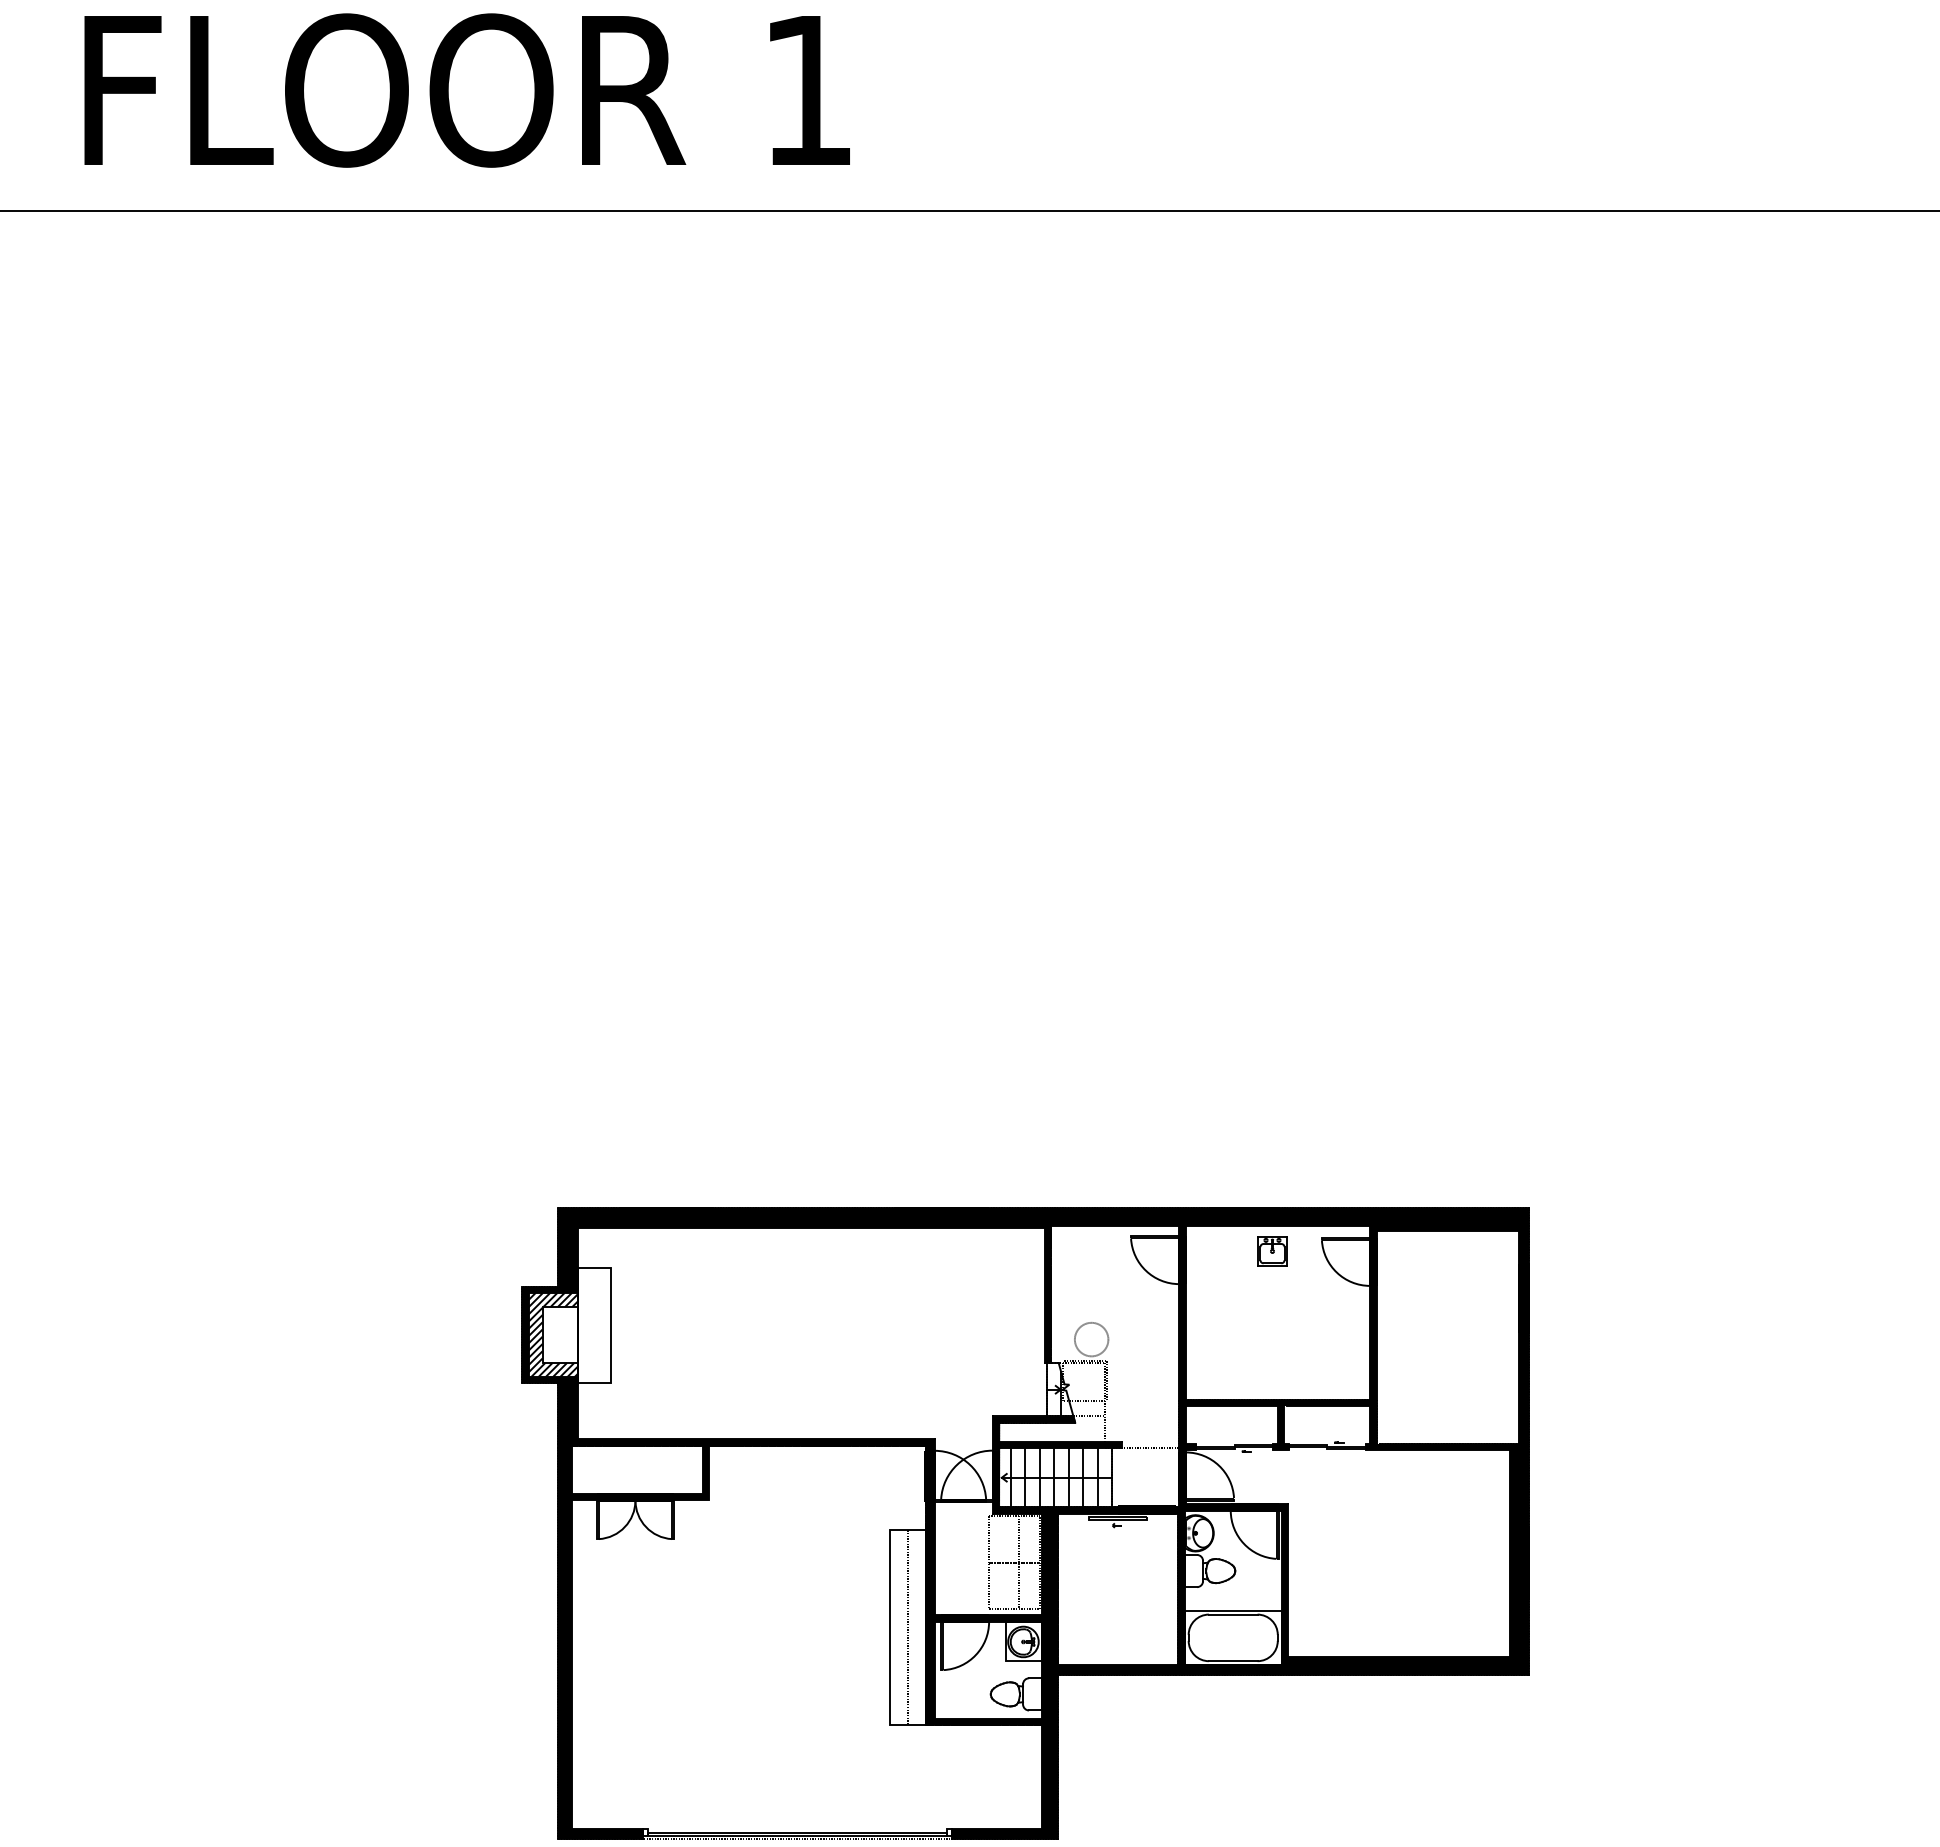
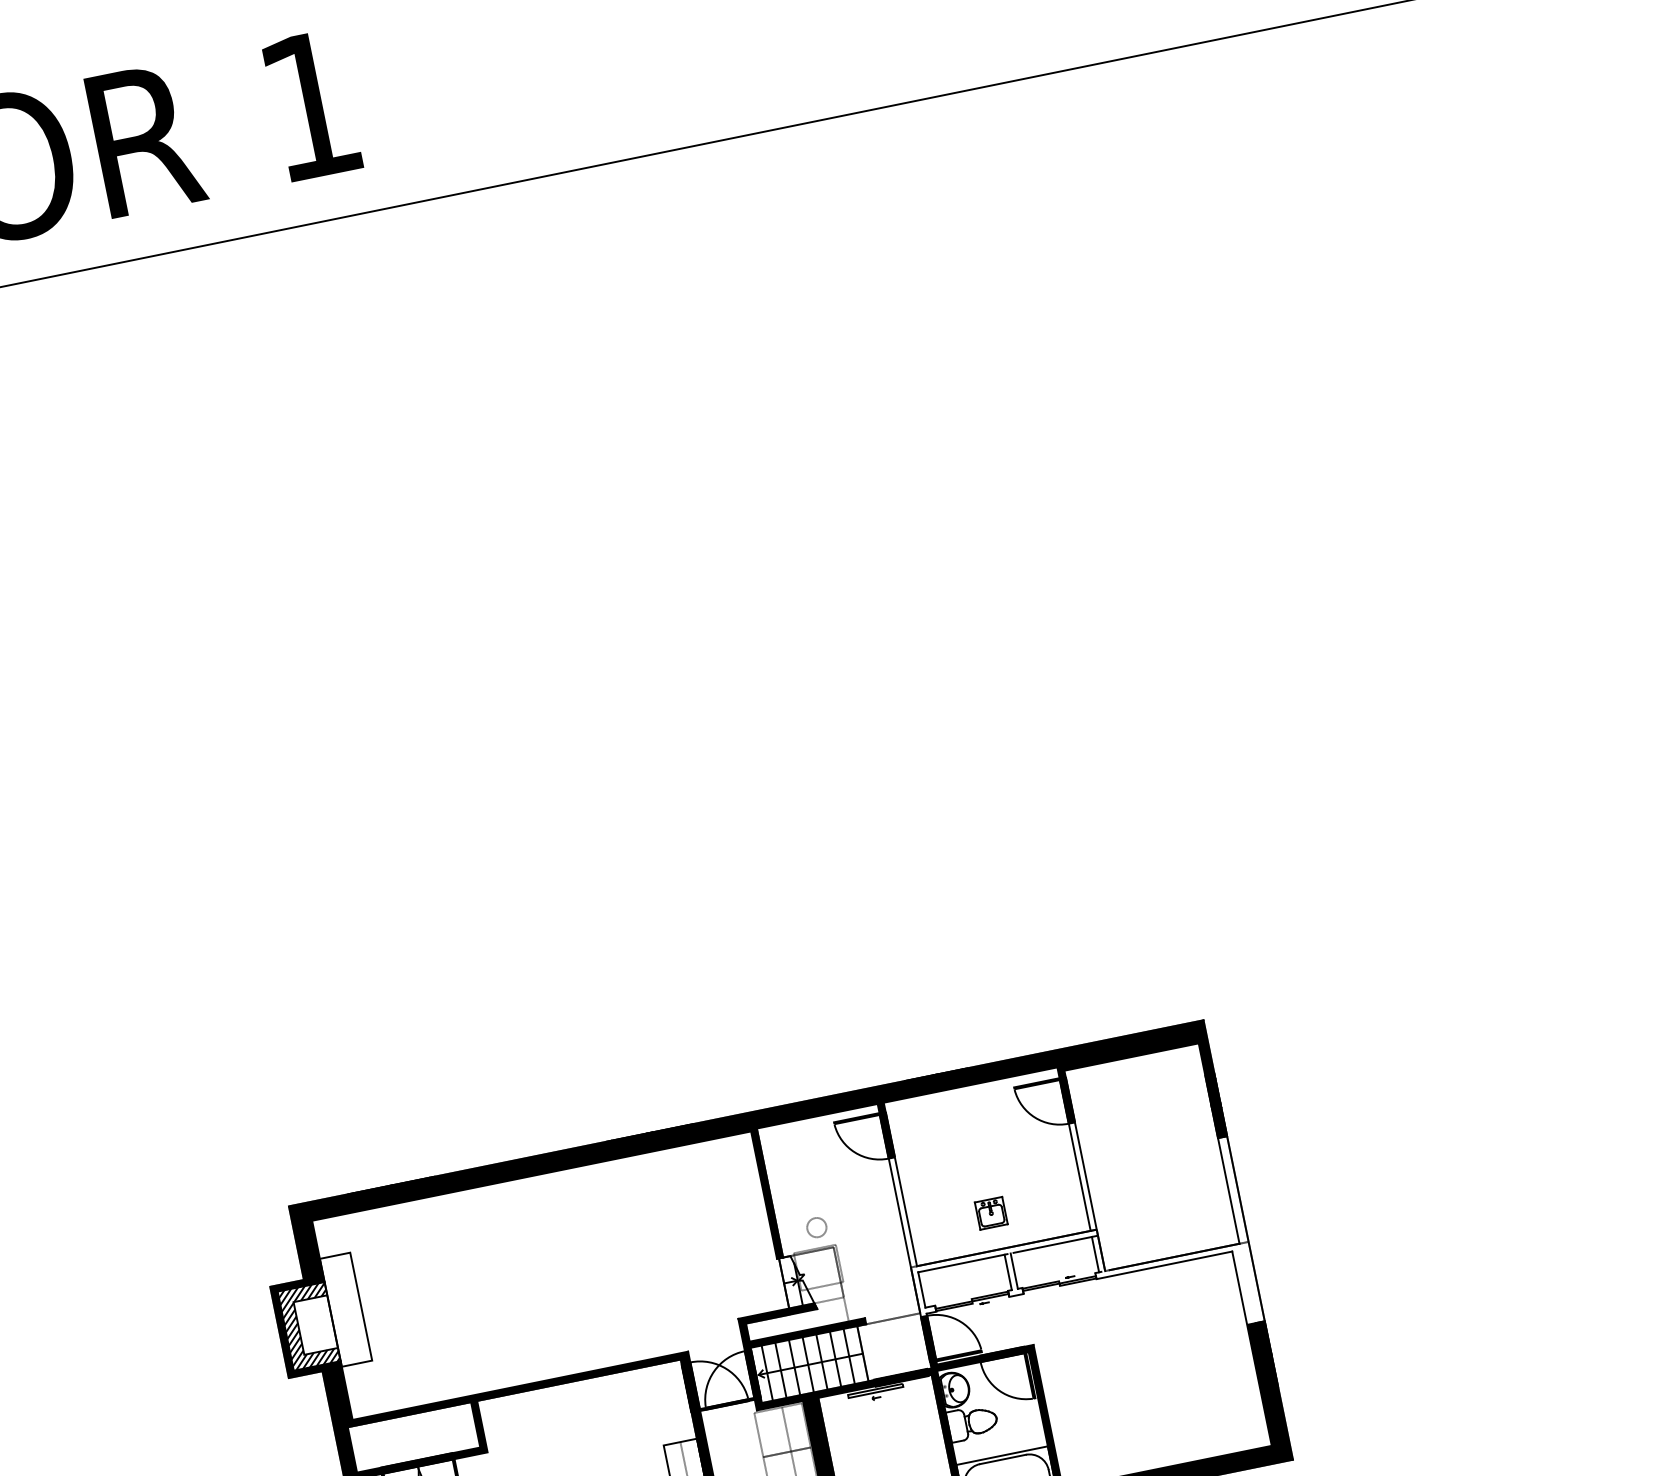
part: (1272, 1251) -> (991, 1213), moved
circle: (1091, 1339) -> (816, 1227), size x0.6
fill: (1353, 1406) -> (1076, 1240), removed

